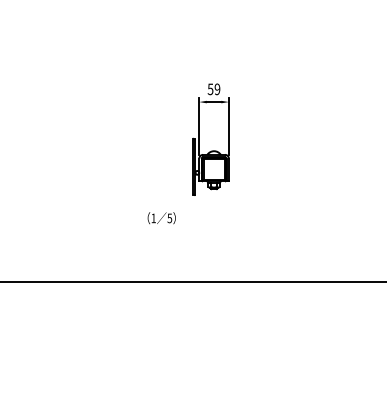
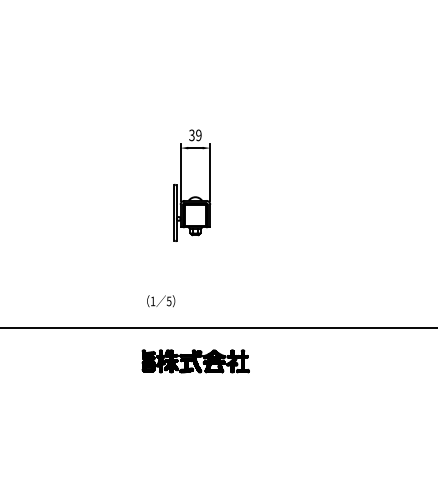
text: (210, 88) -> (191, 134), 59 -> 39
text: (162, 218) -> (161, 301), moved
part: (214, 315) -> (195, 361), added

